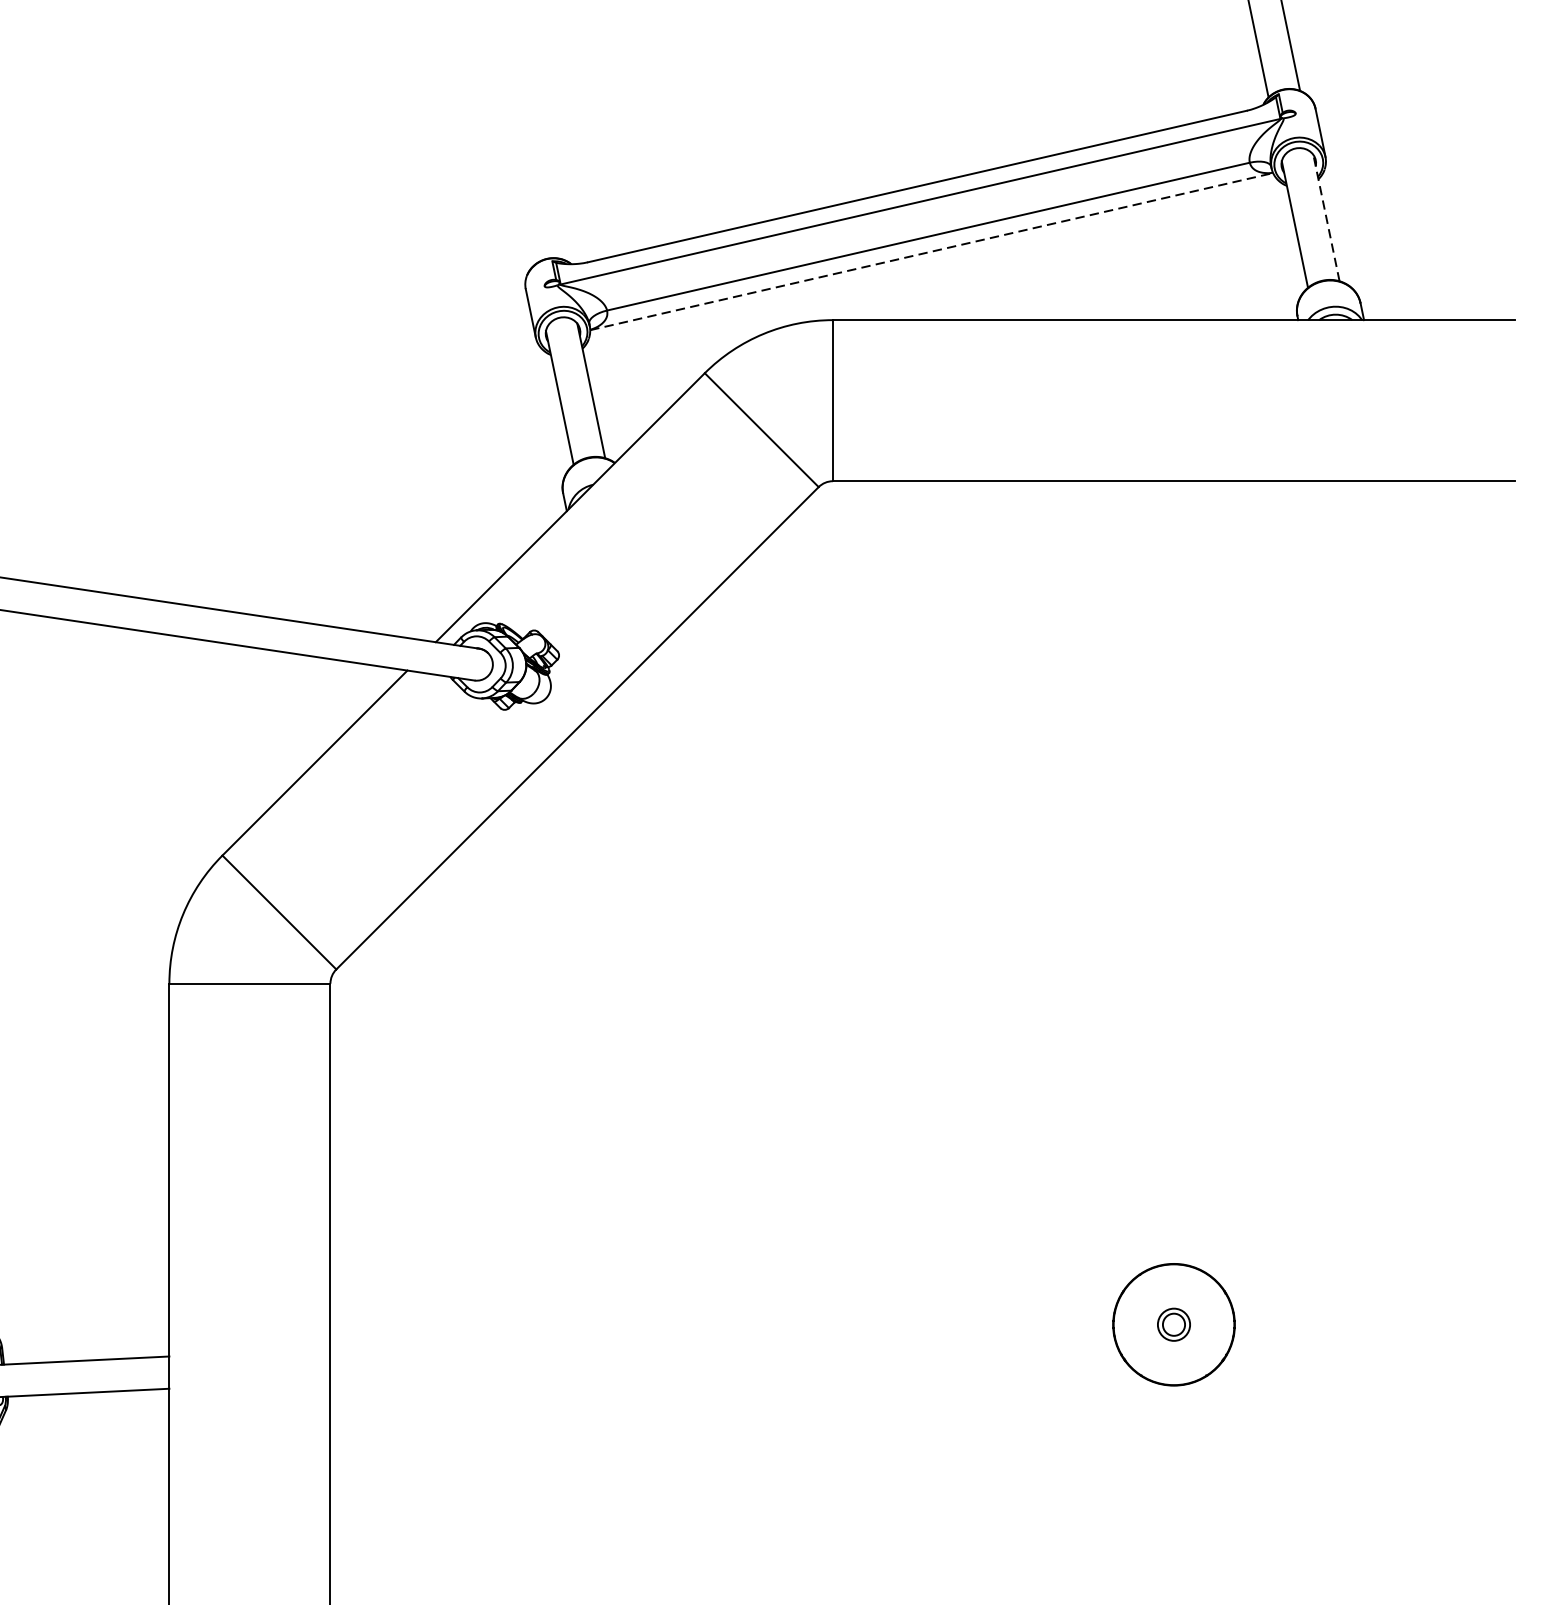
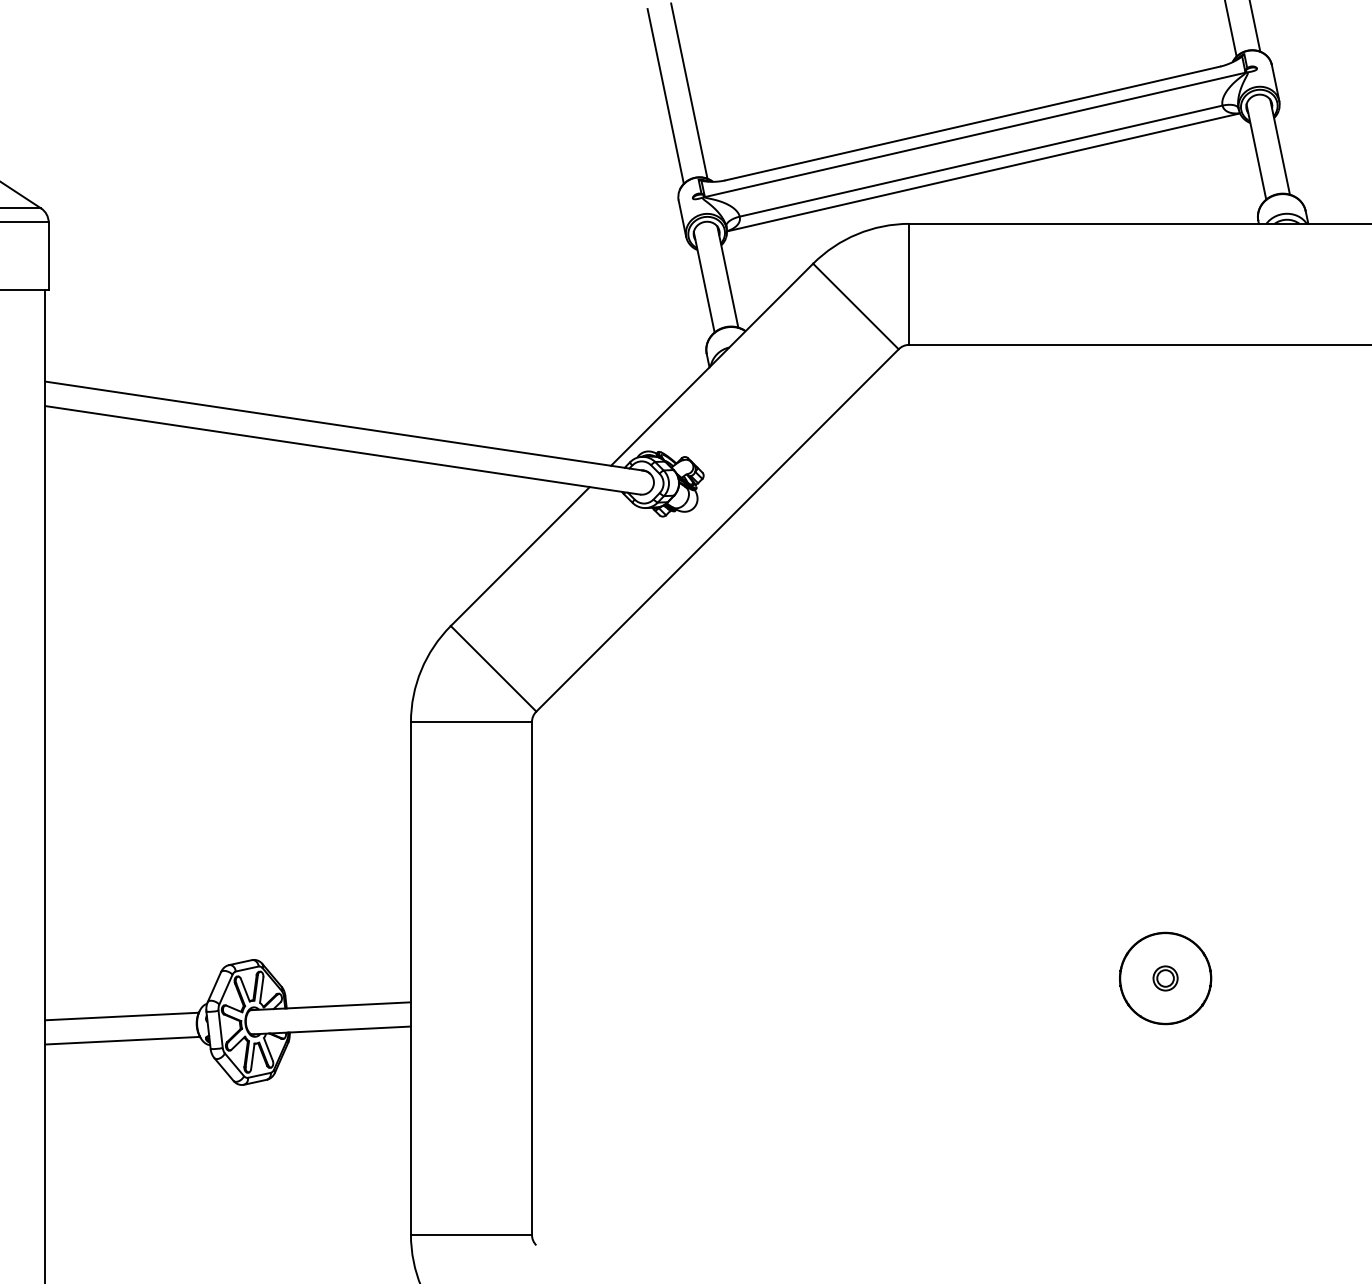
line: (540, 142) -> (689, 90), added
line: (508, 150) -> (665, 96), added
line: (1327, 218) -> (1280, 147), dashed -> solid
line: (932, 251) -> (984, 172), dashed -> solid

